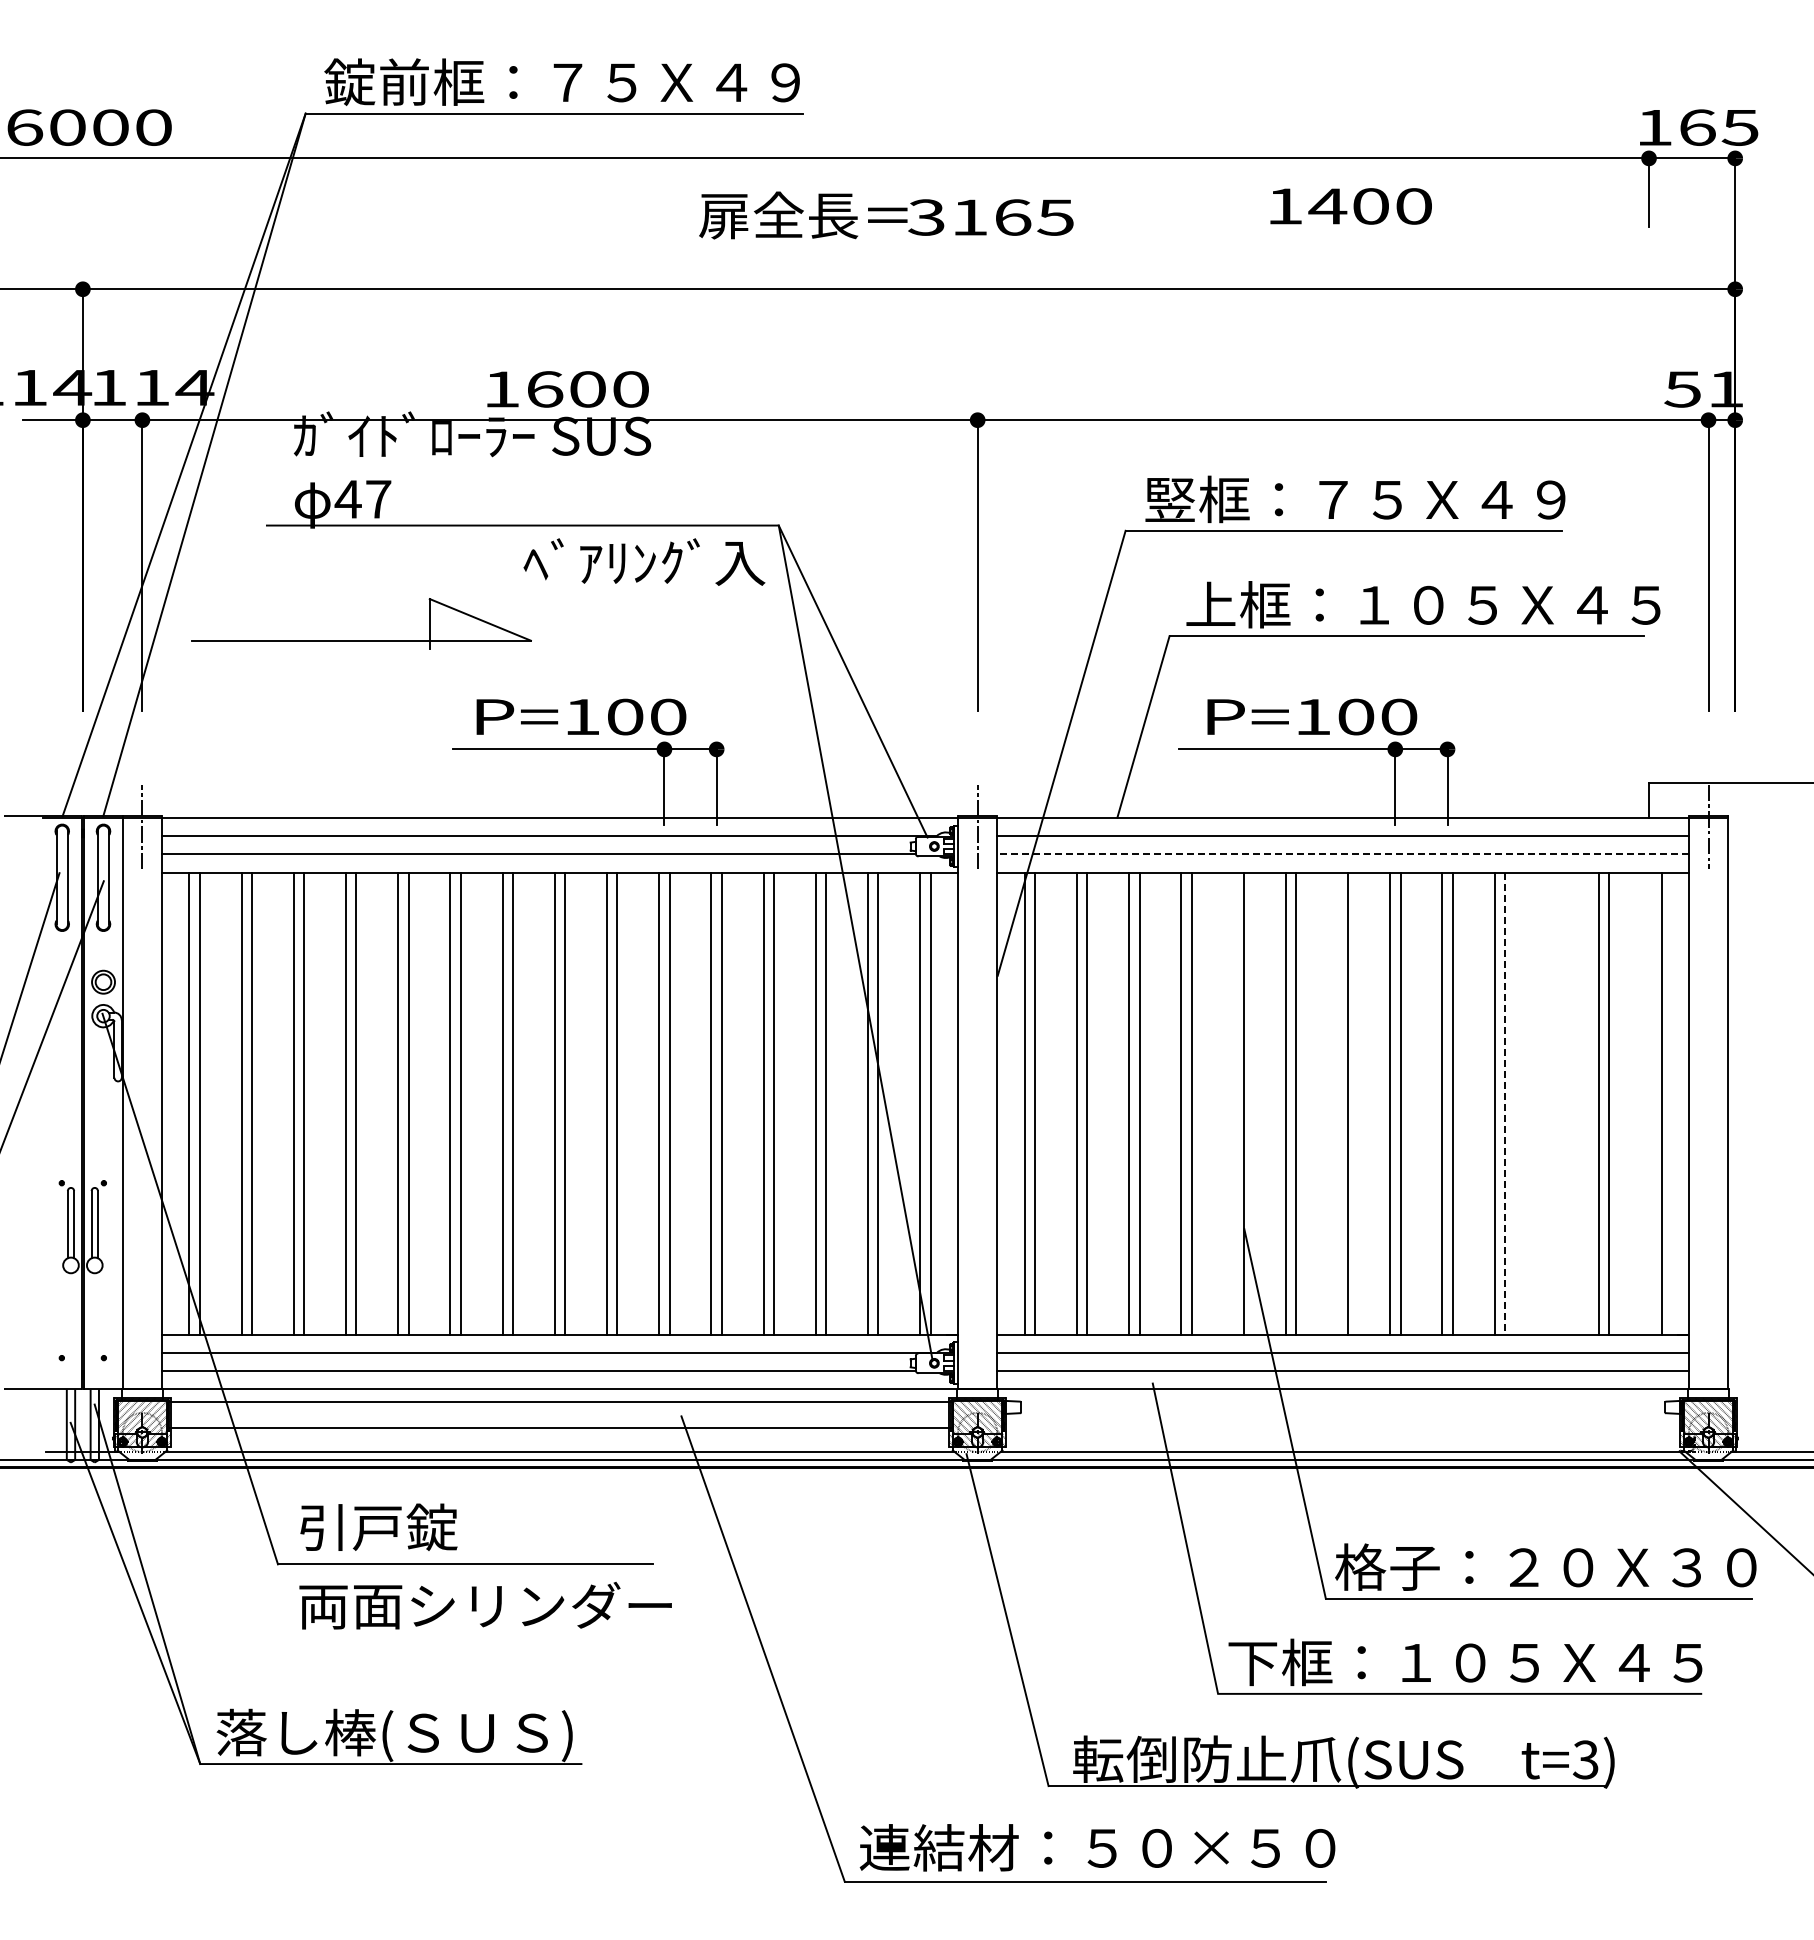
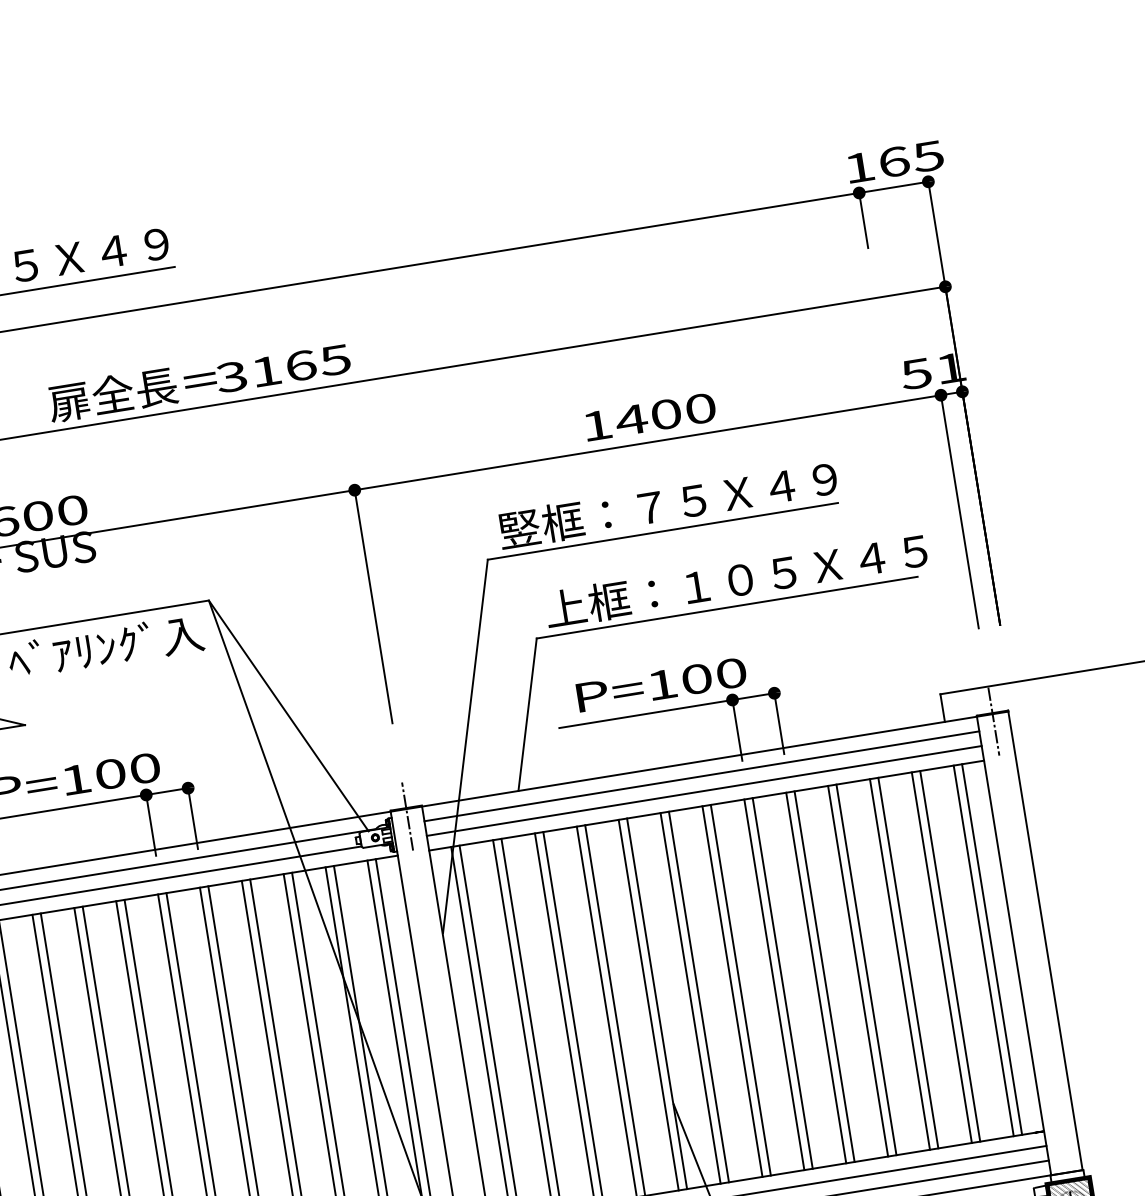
text: (1350, 206) -> (649, 417), moved
text: (886, 215) -> (199, 380), moved
line: (1343, 854) -> (704, 791), dashed -> solid
line: (1233, 1103) -> (648, 1005), added
line: (1337, 1103) -> (732, 991), added
line: (1546, 1103) -> (899, 964), added
line: (1557, 1103) -> (908, 962), added
line: (1651, 1103) -> (984, 950), added
line: (1504, 1104) -> (866, 970), dashed -> solid

